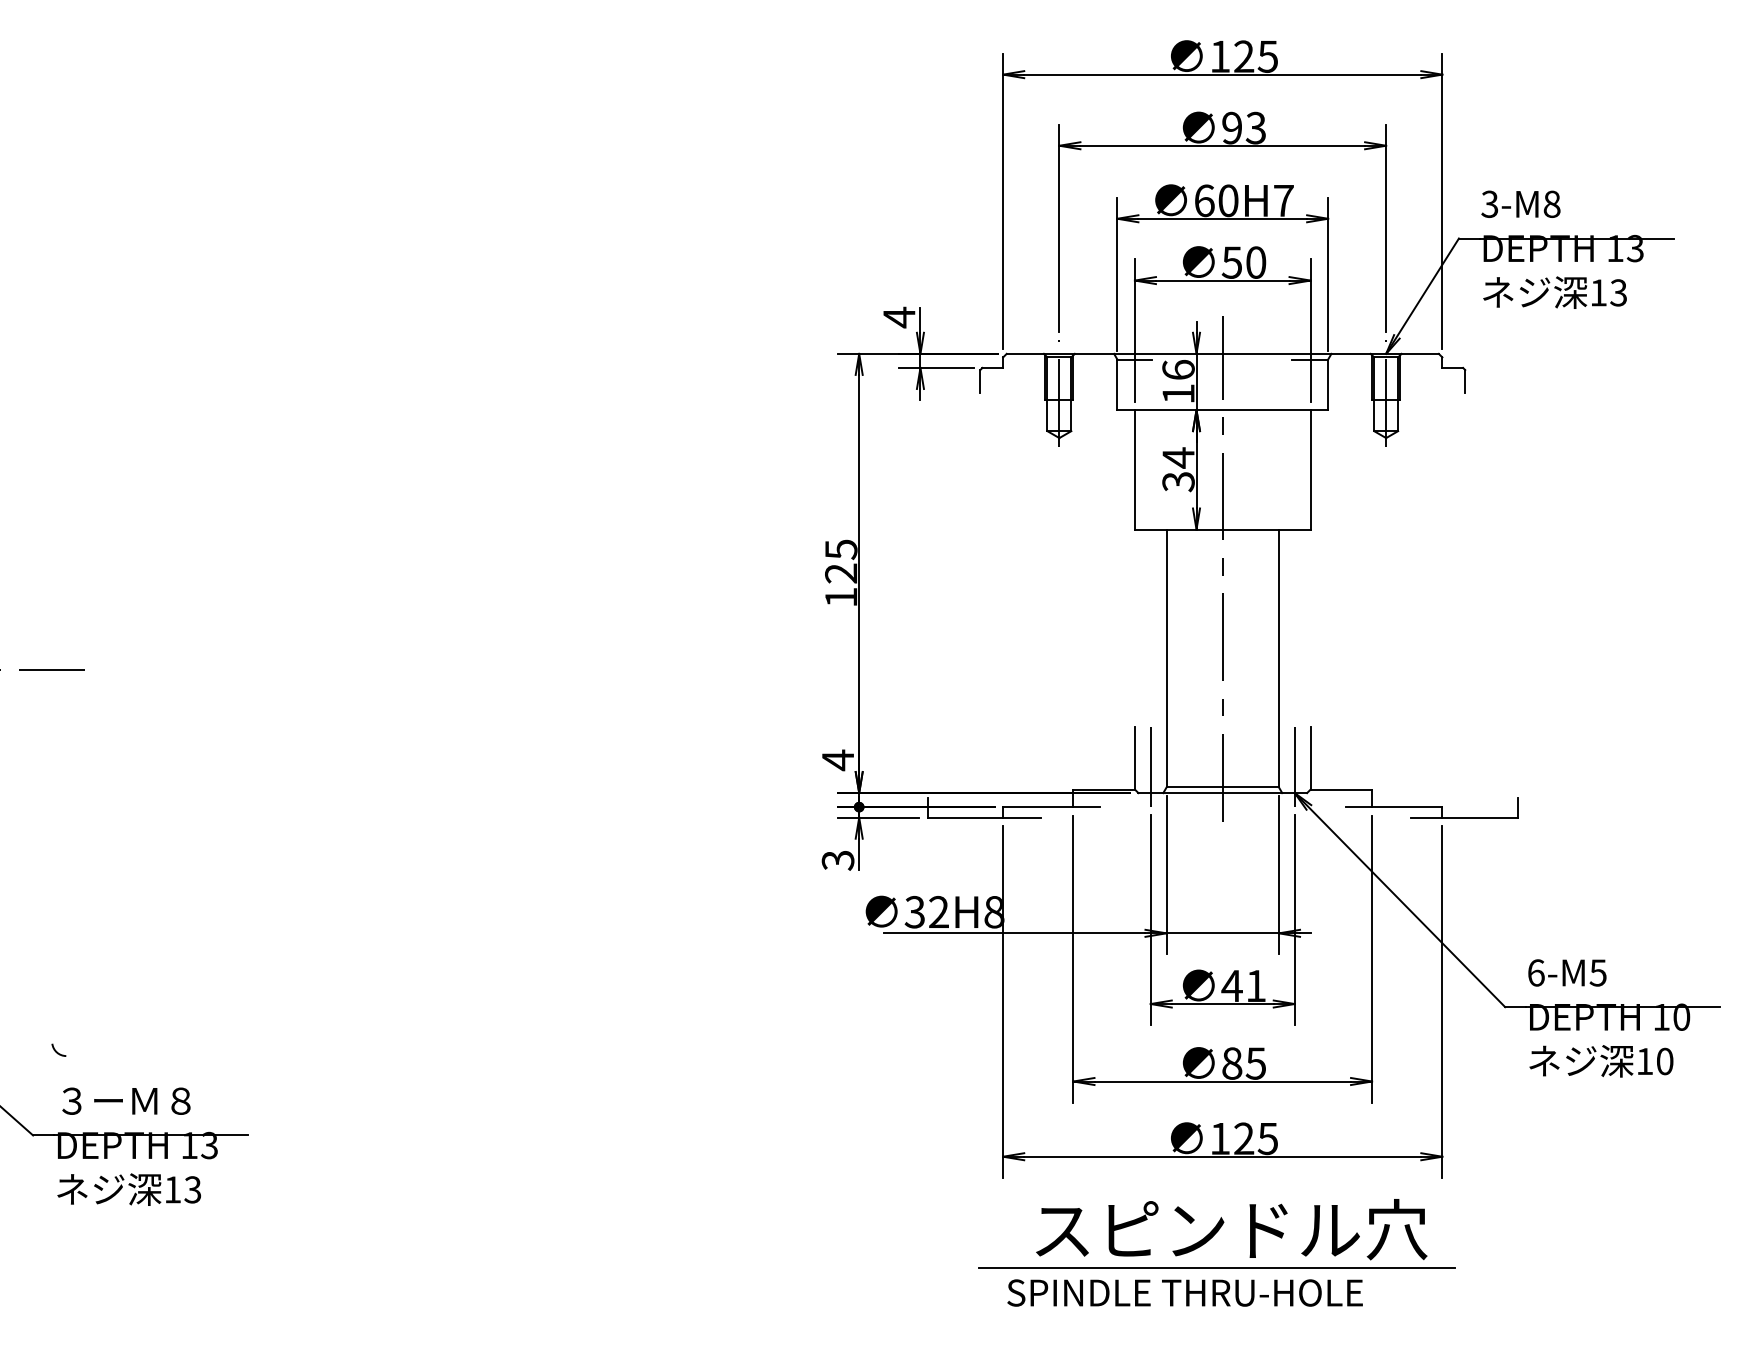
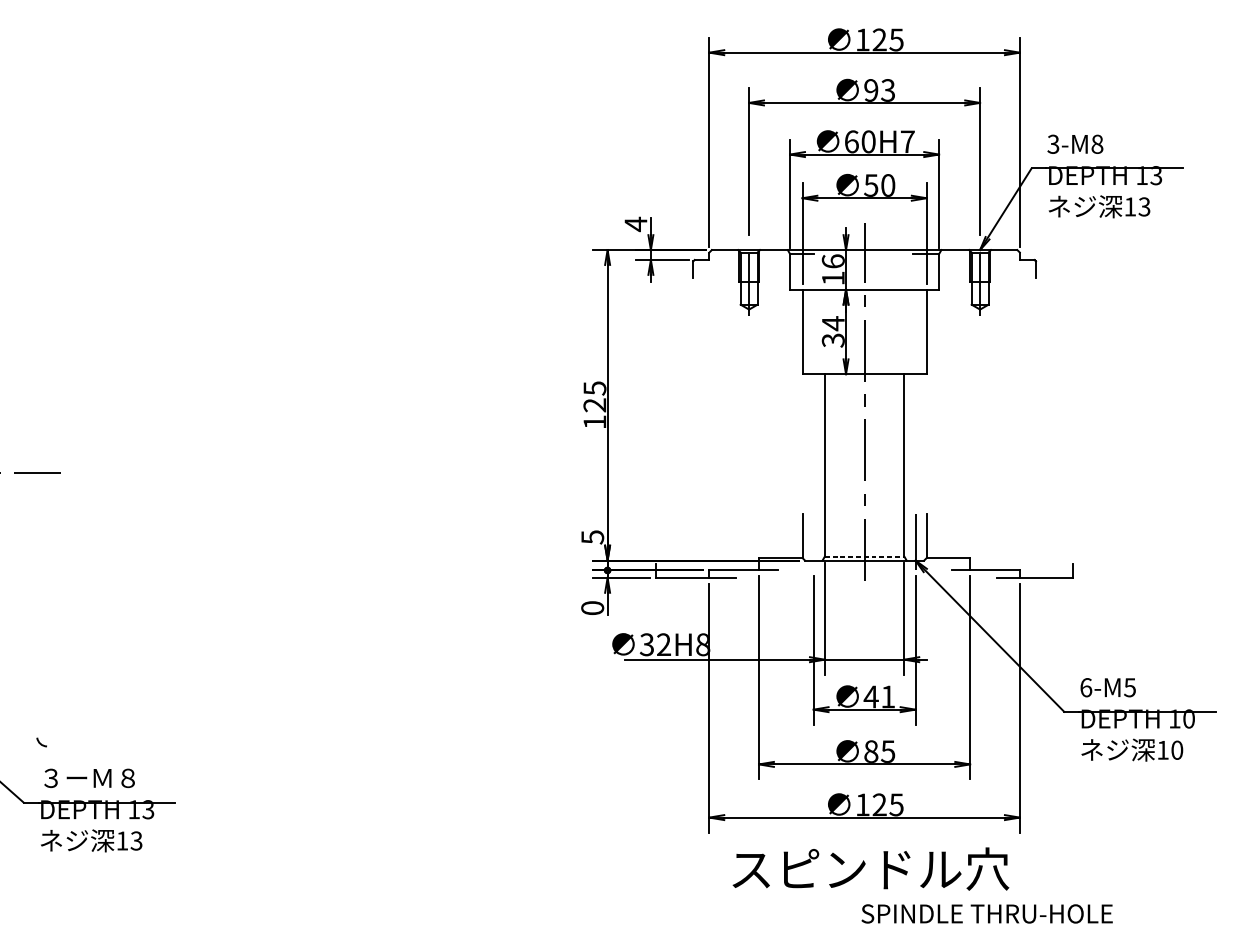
text: (838, 760) -> (592, 537), 4 -> 5
line: (1150, 766) -> (813, 541), removed
line: (1223, 787) -> (865, 556), solid -> dashed
text: (837, 860) -> (592, 608), 3 -> 0
line: (1216, 1268) -> (860, 896), removed
text: (1184, 1292) -> (986, 913), moved

